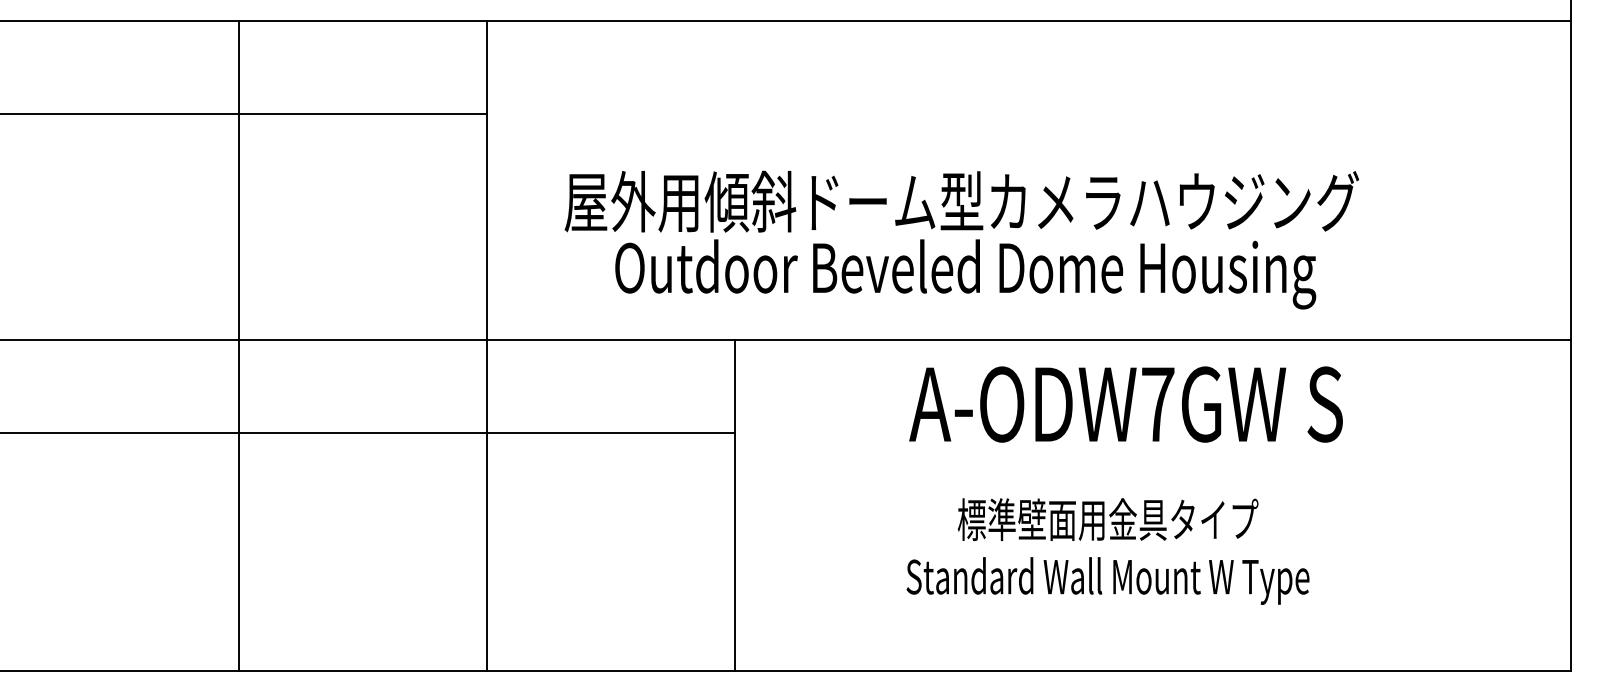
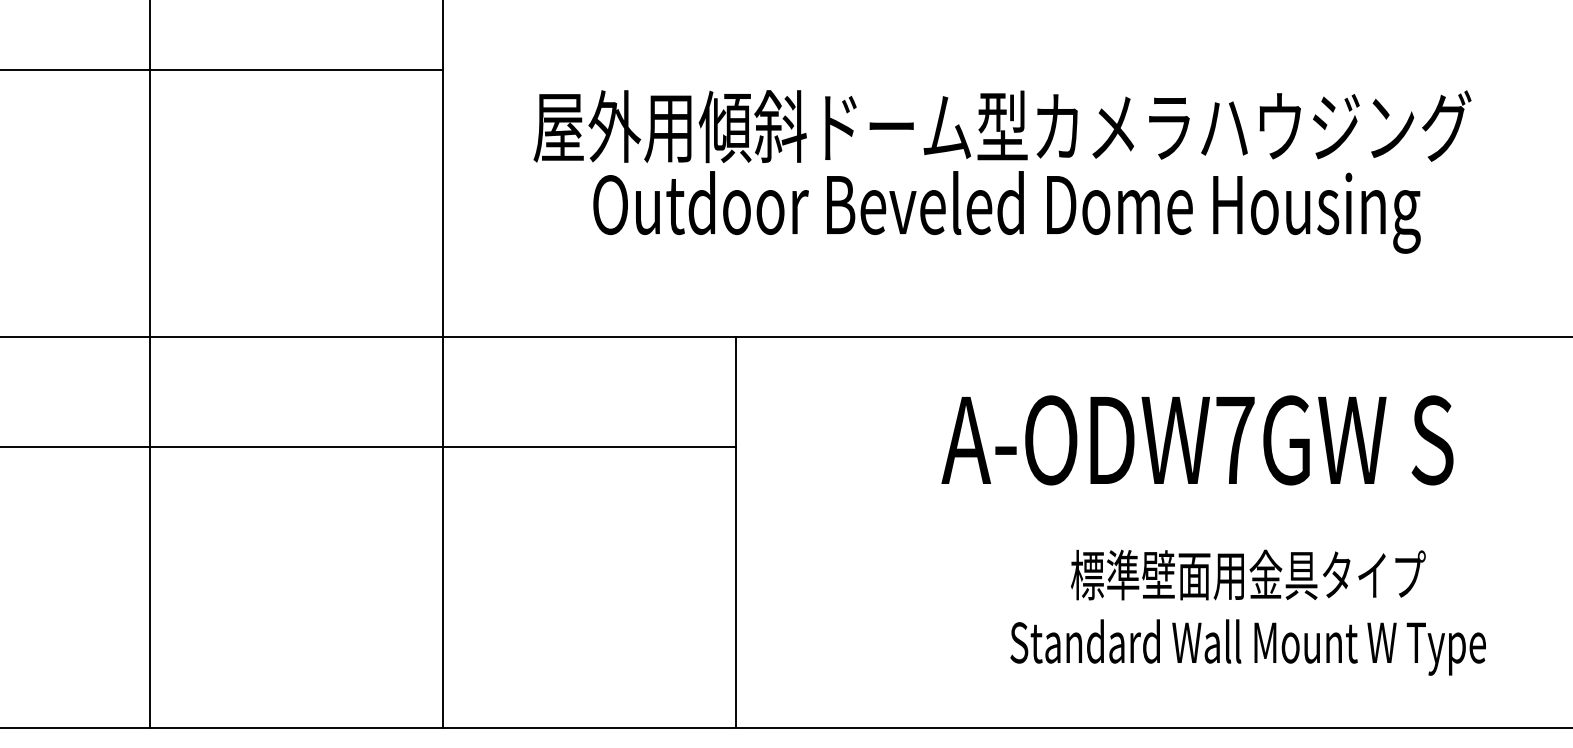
text: (961, 239) -> (1002, 171), moved
text: (1125, 404) -> (1196, 440), moved
text: (1107, 551) -> (1247, 612), moved

